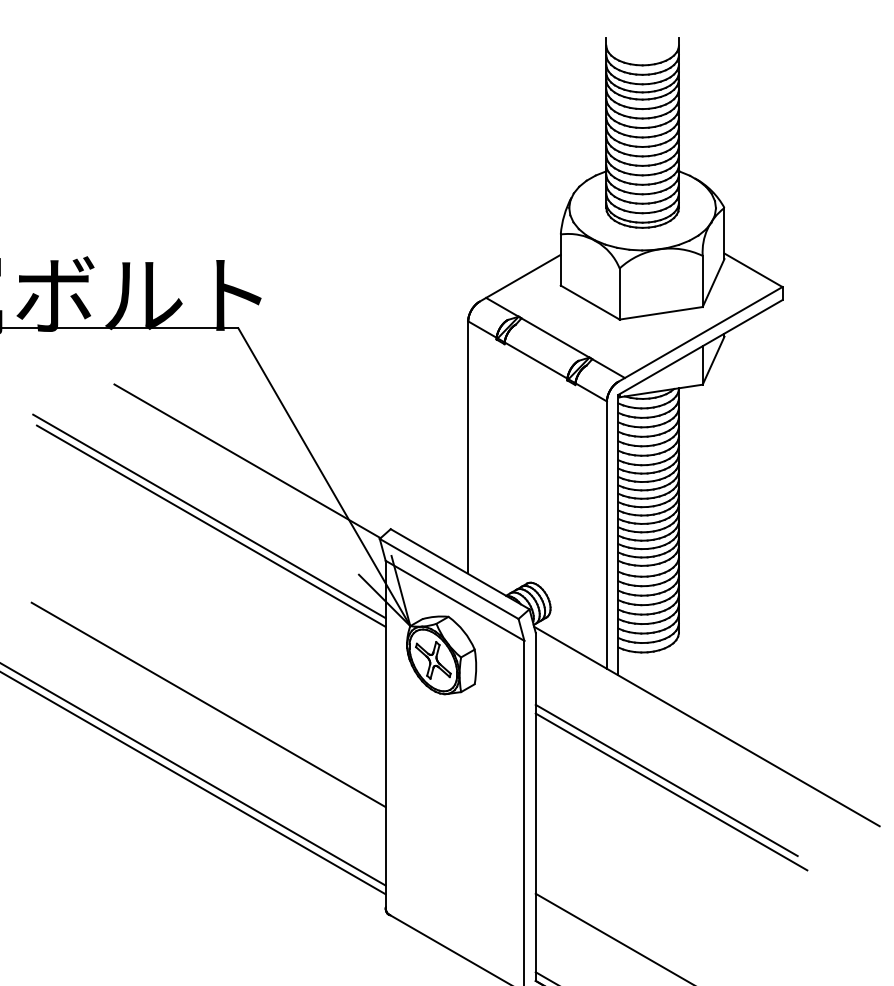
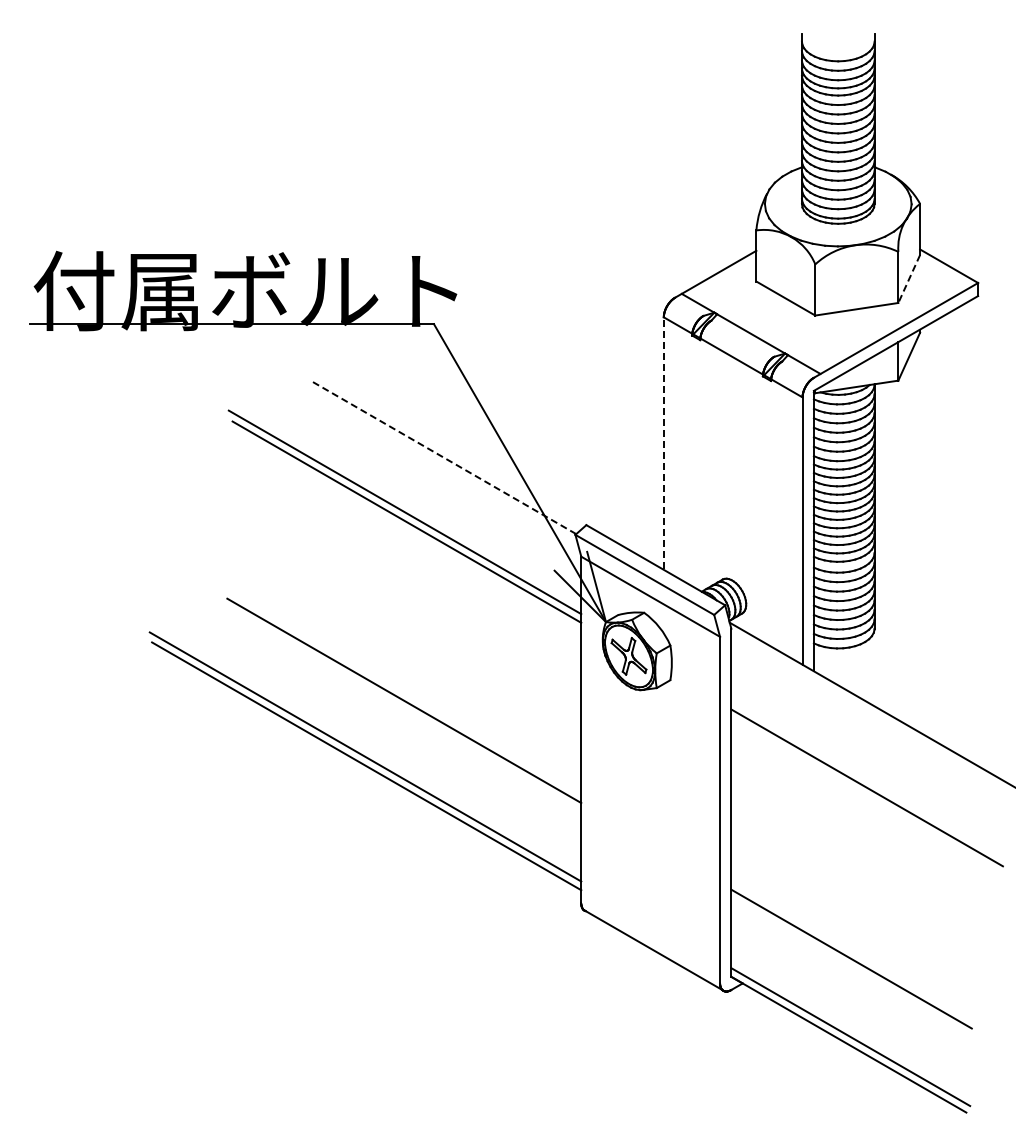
line: (713, 283) -> (909, 279), solid -> dashed
line: (467, 447) -> (663, 443), solid -> dashed
line: (247, 461) -> (443, 457), solid -> dashed
line: (666, 780) -> (862, 776), removed

